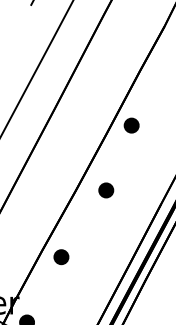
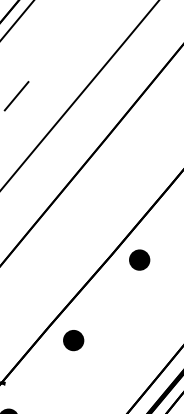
part: (106, 190) -> (139, 260), moved

